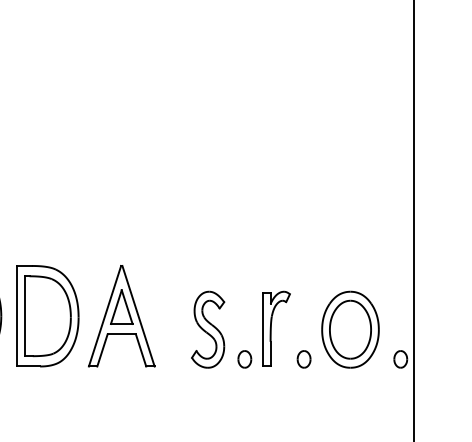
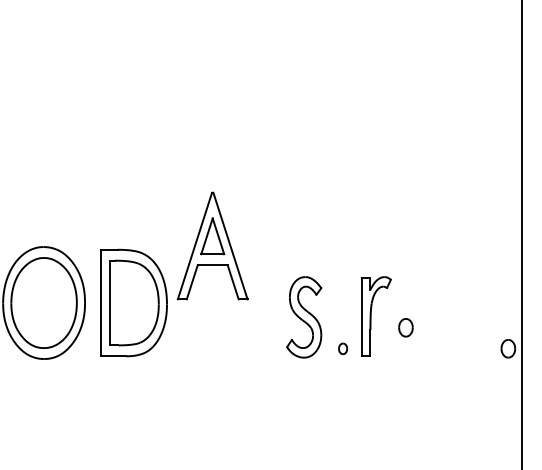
part: (121, 315) -> (212, 245), moved
part: (350, 329) -> (455, 317), removed
part: (244, 359) -> (342, 348), size x0.6
part: (303, 359) -> (405, 327), moved

